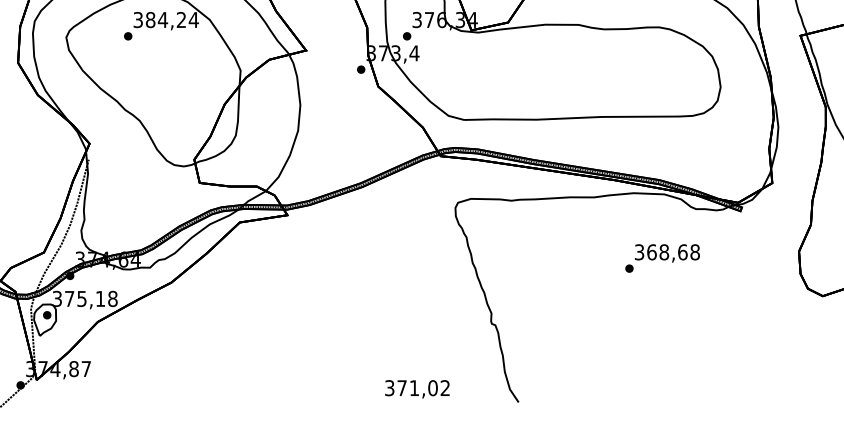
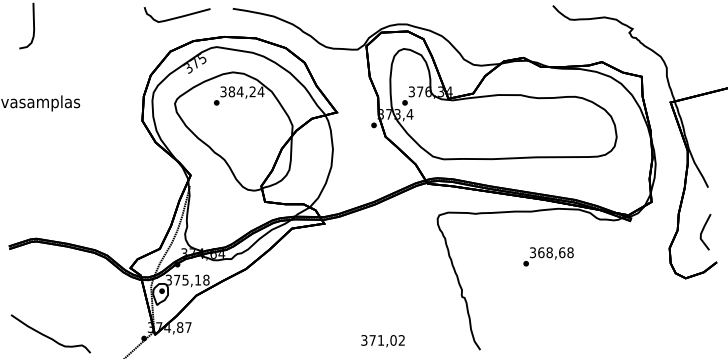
text: (662, 257) -> (548, 256), moved
text: (416, 389) -> (382, 341), moved

